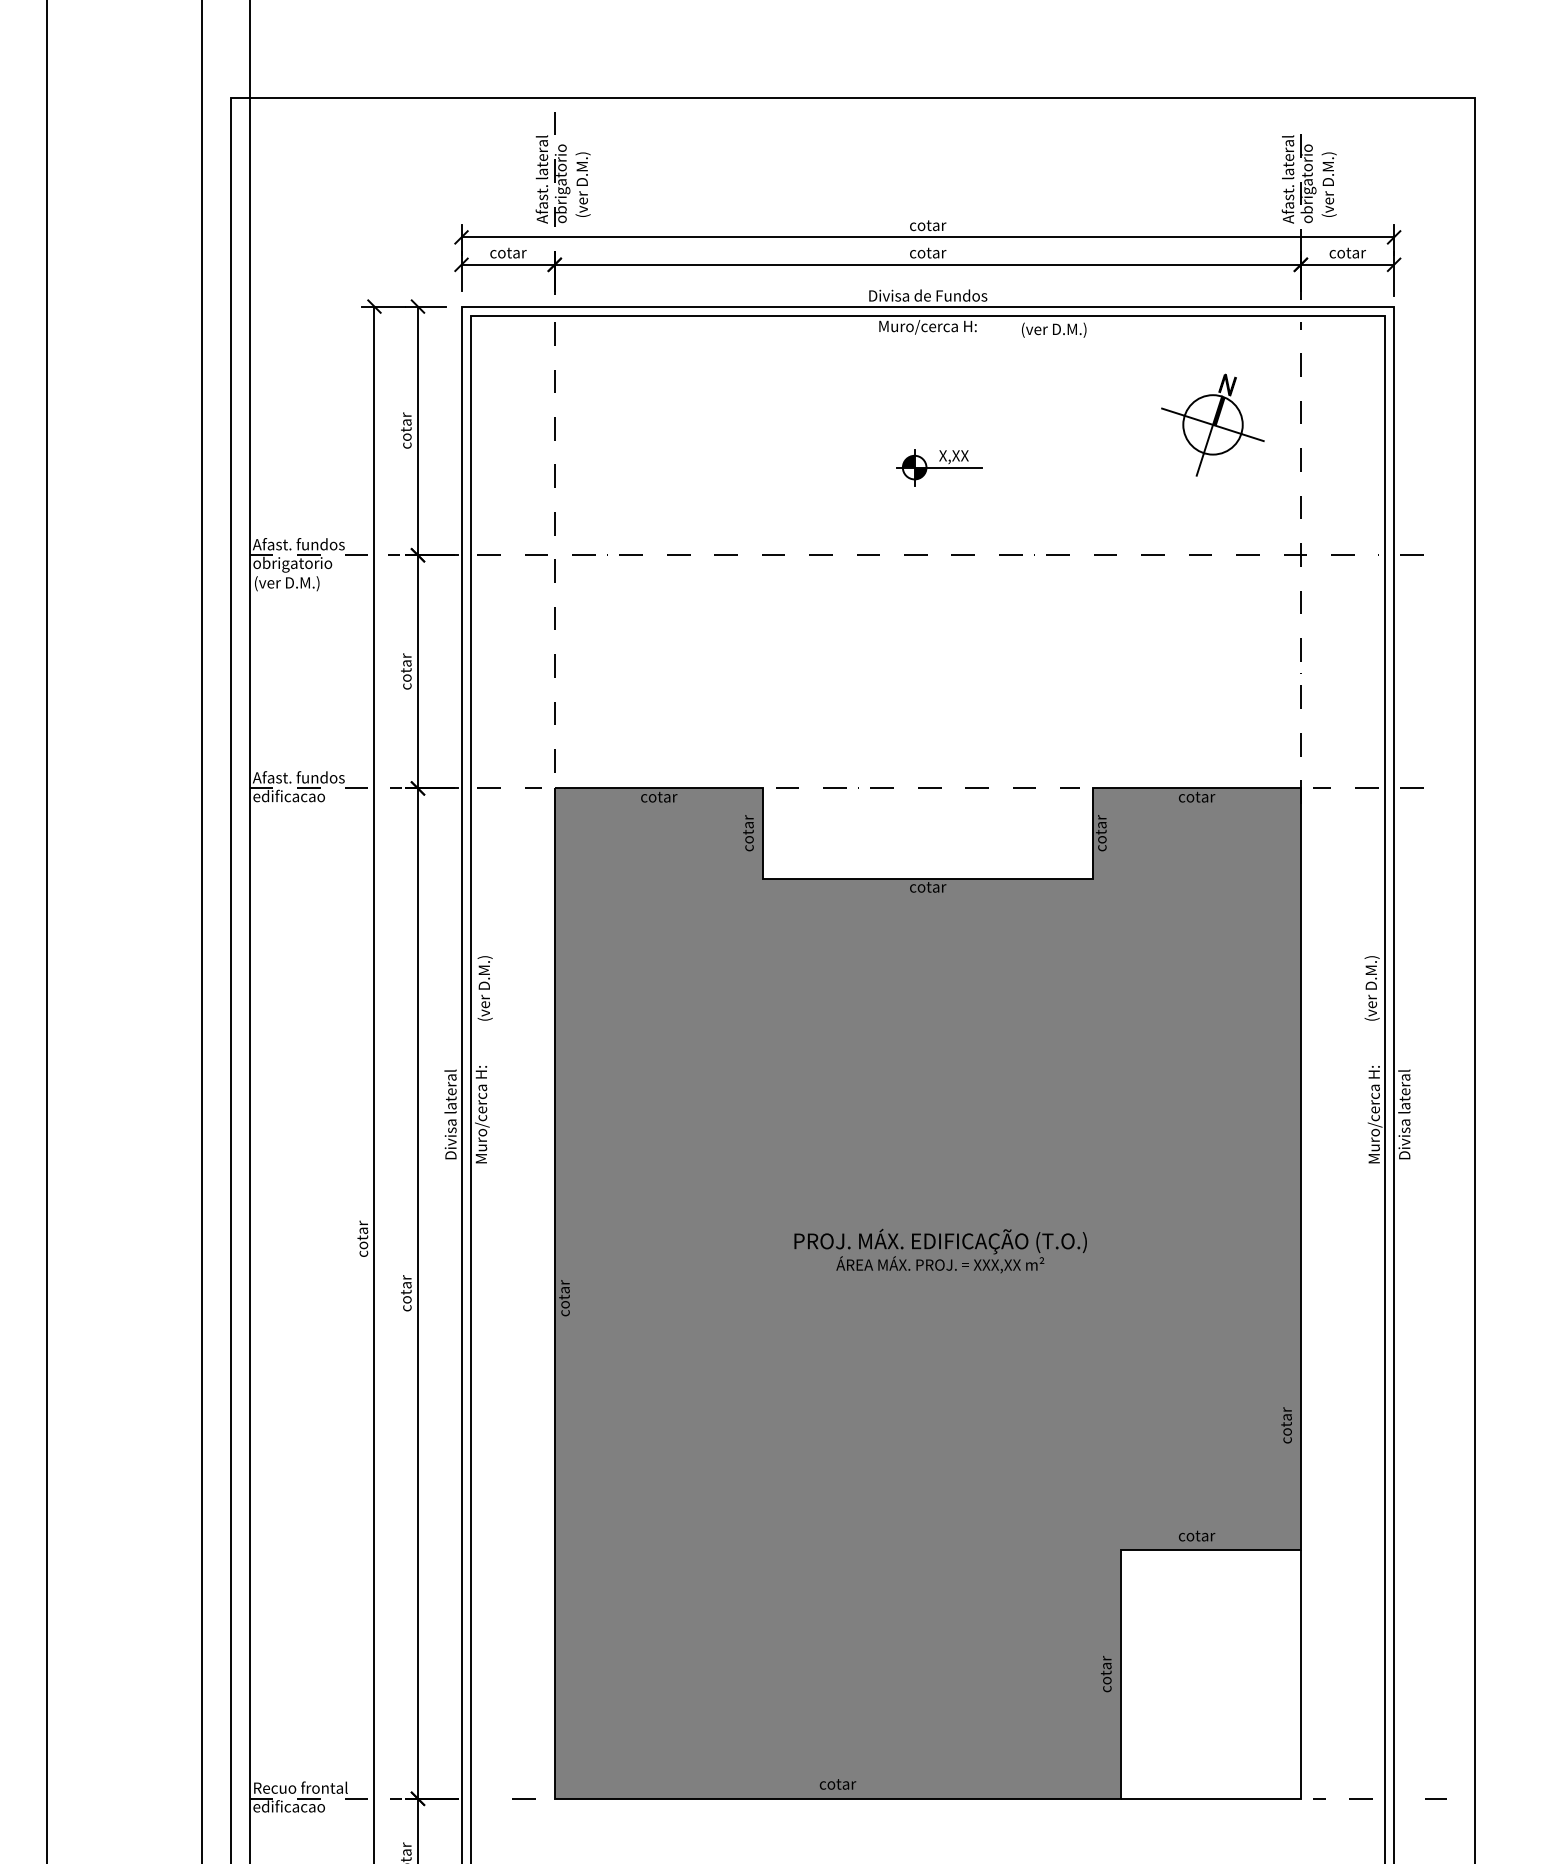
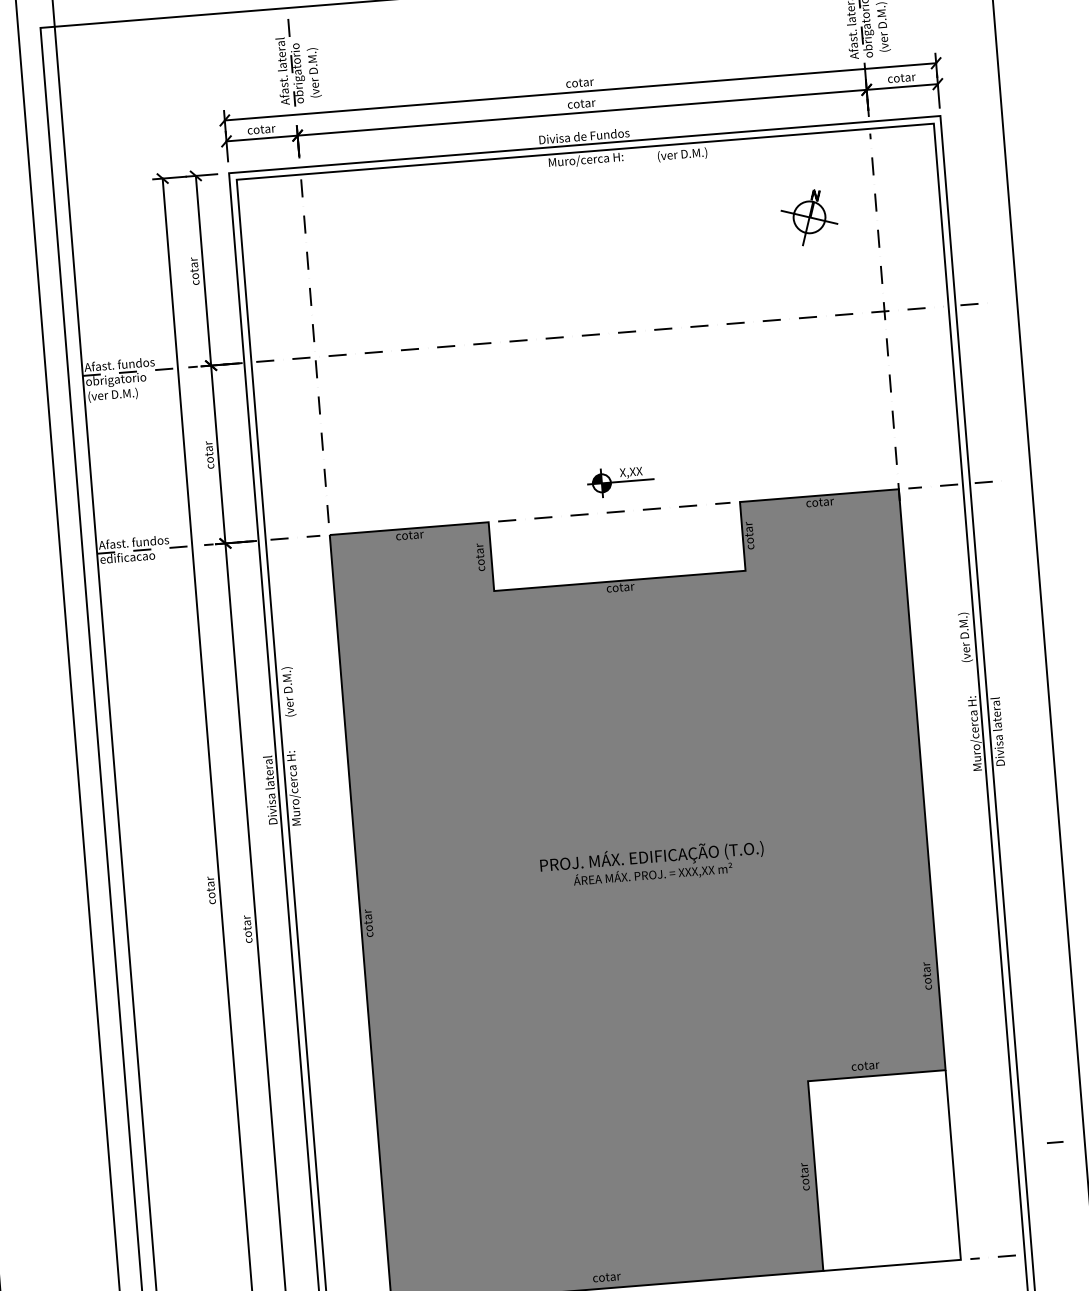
part: (1212, 424) -> (809, 217), size x0.7
part: (939, 467) -> (620, 481), moved
line: (1435, 1798) -> (1054, 1142), moved

